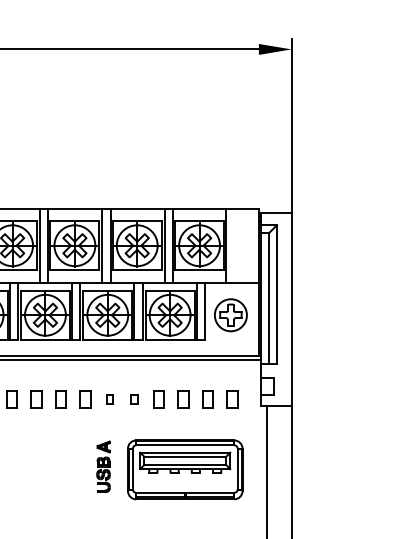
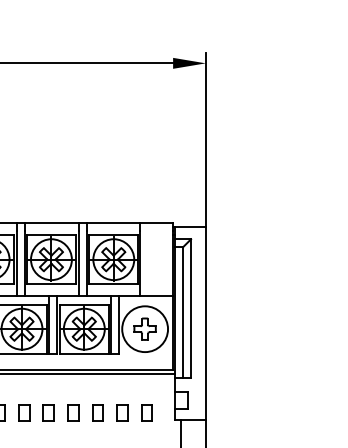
circle: (230, 315) -> (144, 329), size x1.43
part: (109, 399) -> (23, 413), size x1.67
part: (134, 399) -> (48, 413), size x1.67

